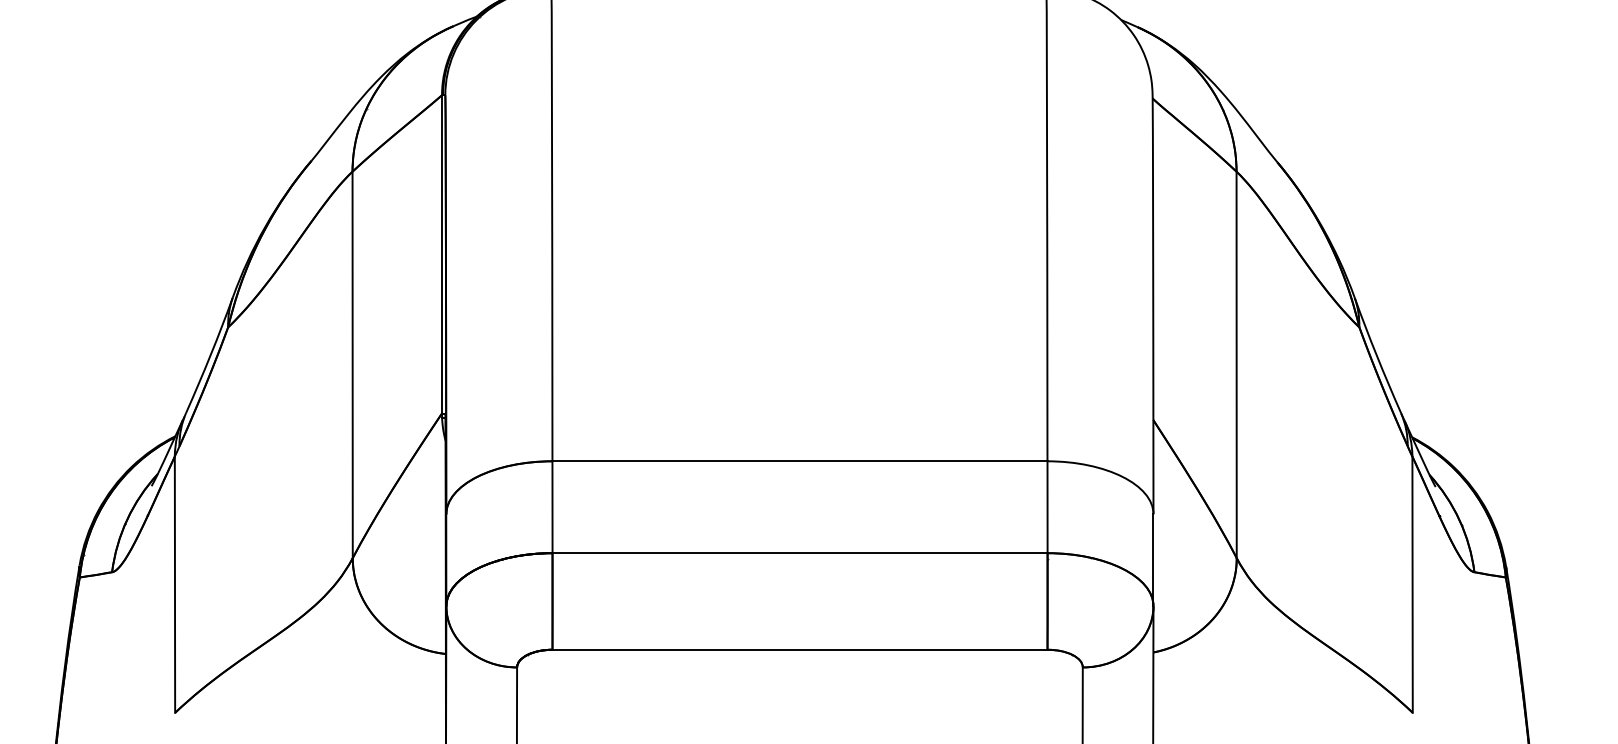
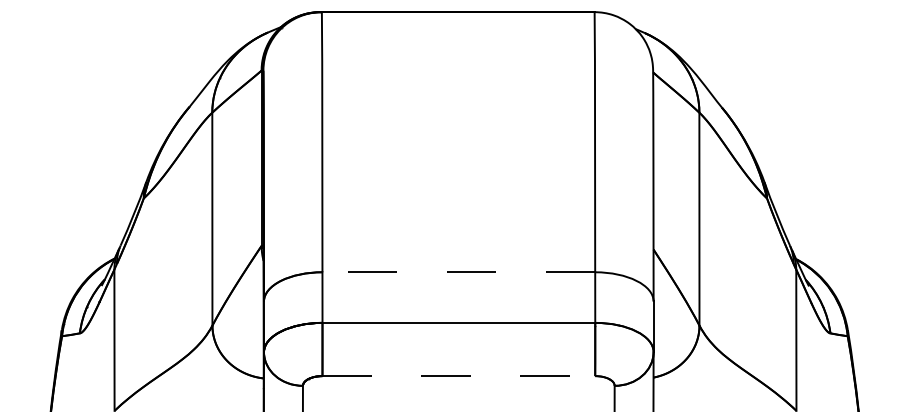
line: (799, 461) -> (458, 272), solid -> dashed
line: (801, 650) -> (459, 376), solid -> dashed

